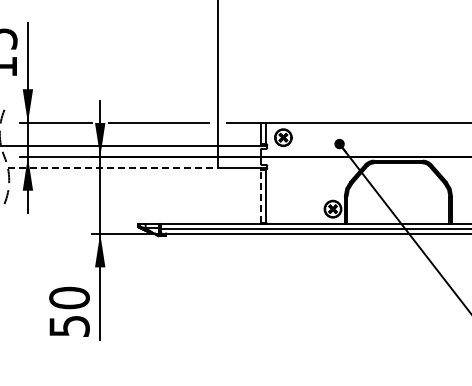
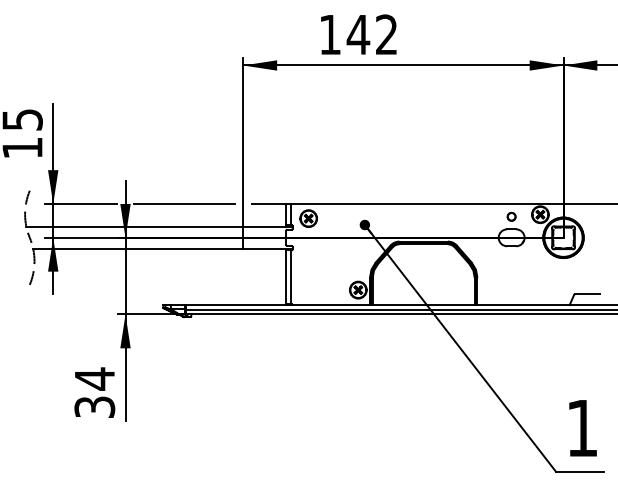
line: (113, 168) -> (138, 249), dashed -> solid
line: (261, 196) -> (286, 277), dashed -> solid
text: (69, 311) -> (94, 392), 50 -> 34

